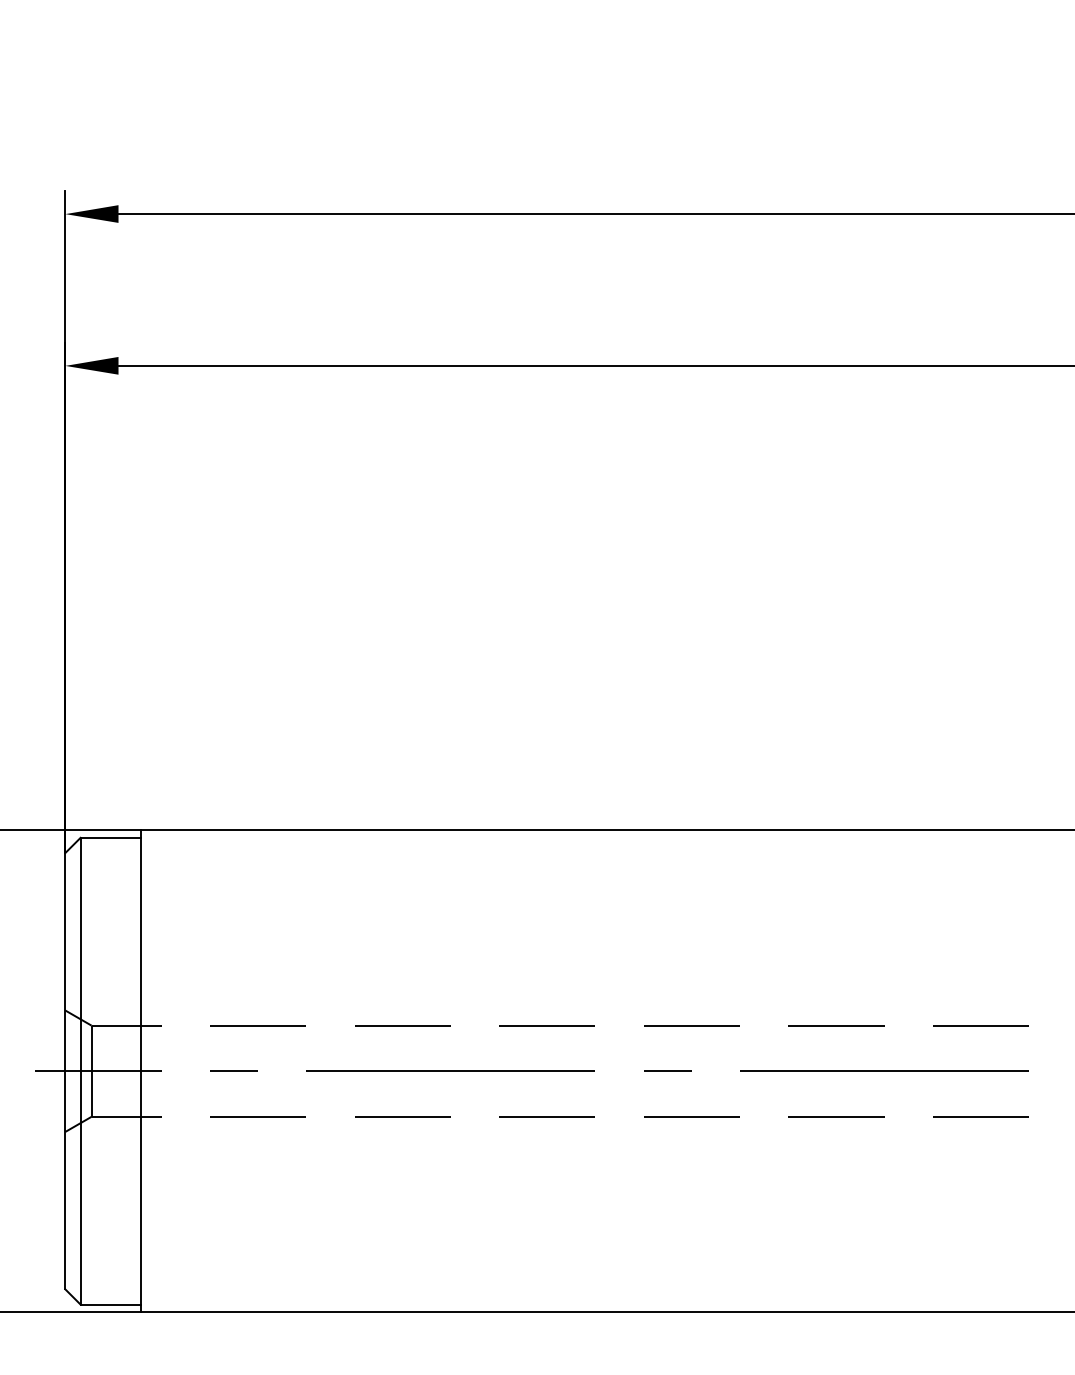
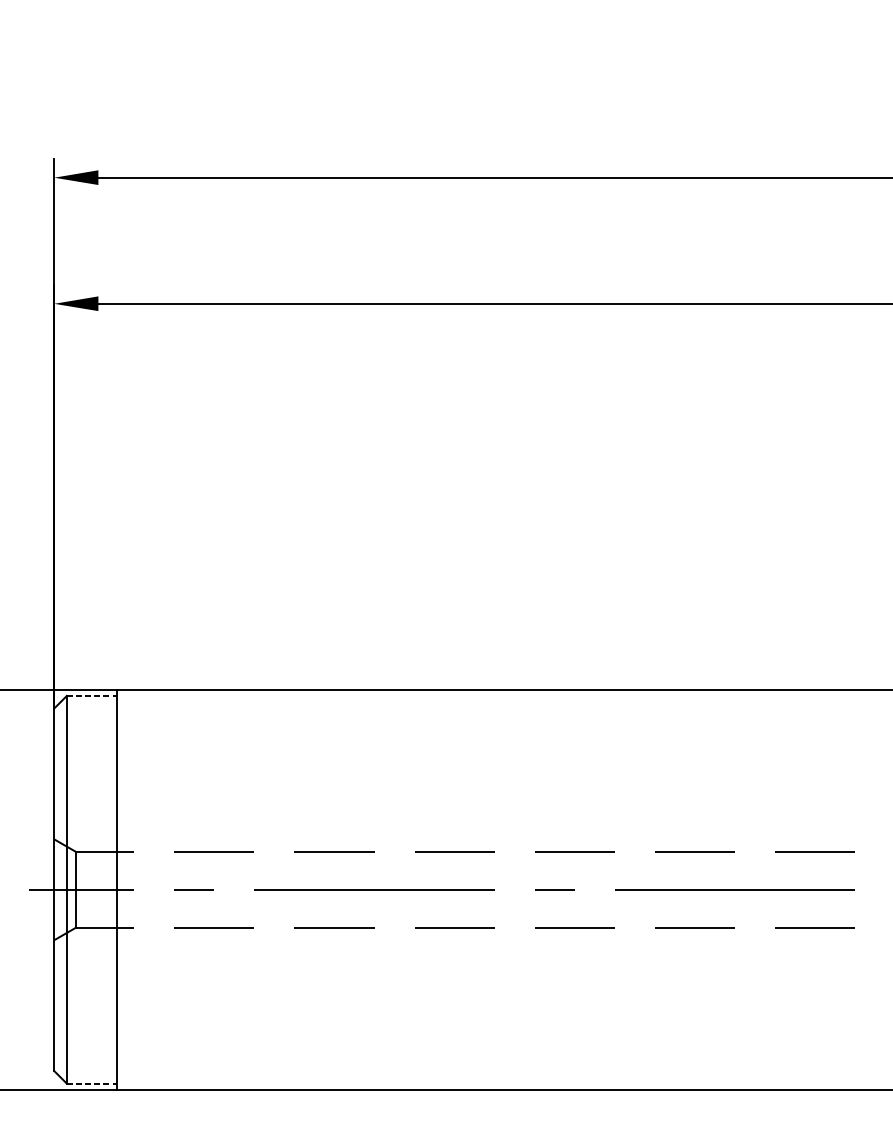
line: (111, 837) -> (92, 695), solid -> dashed
line: (111, 1304) -> (92, 1083), solid -> dashed

